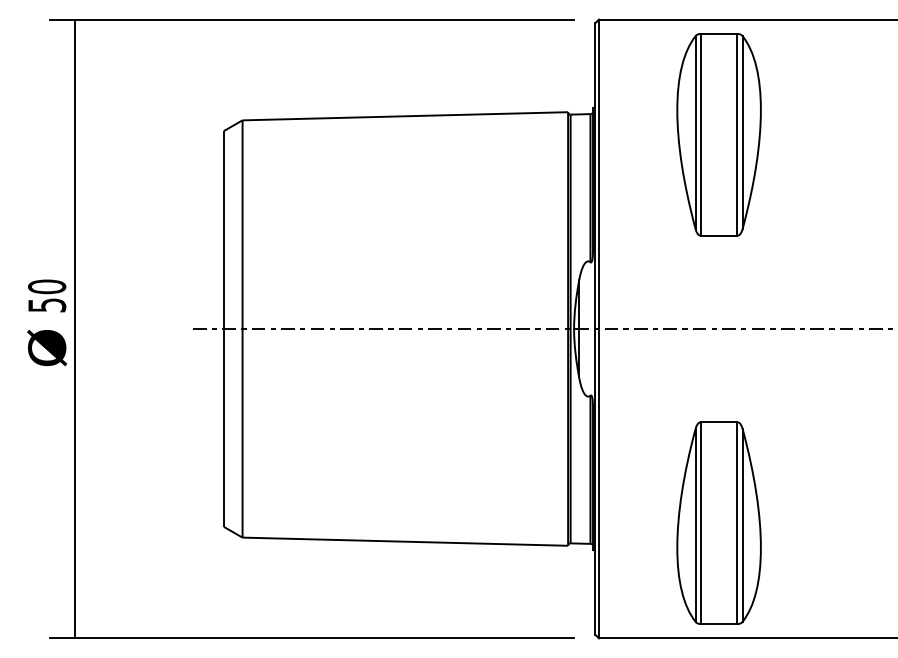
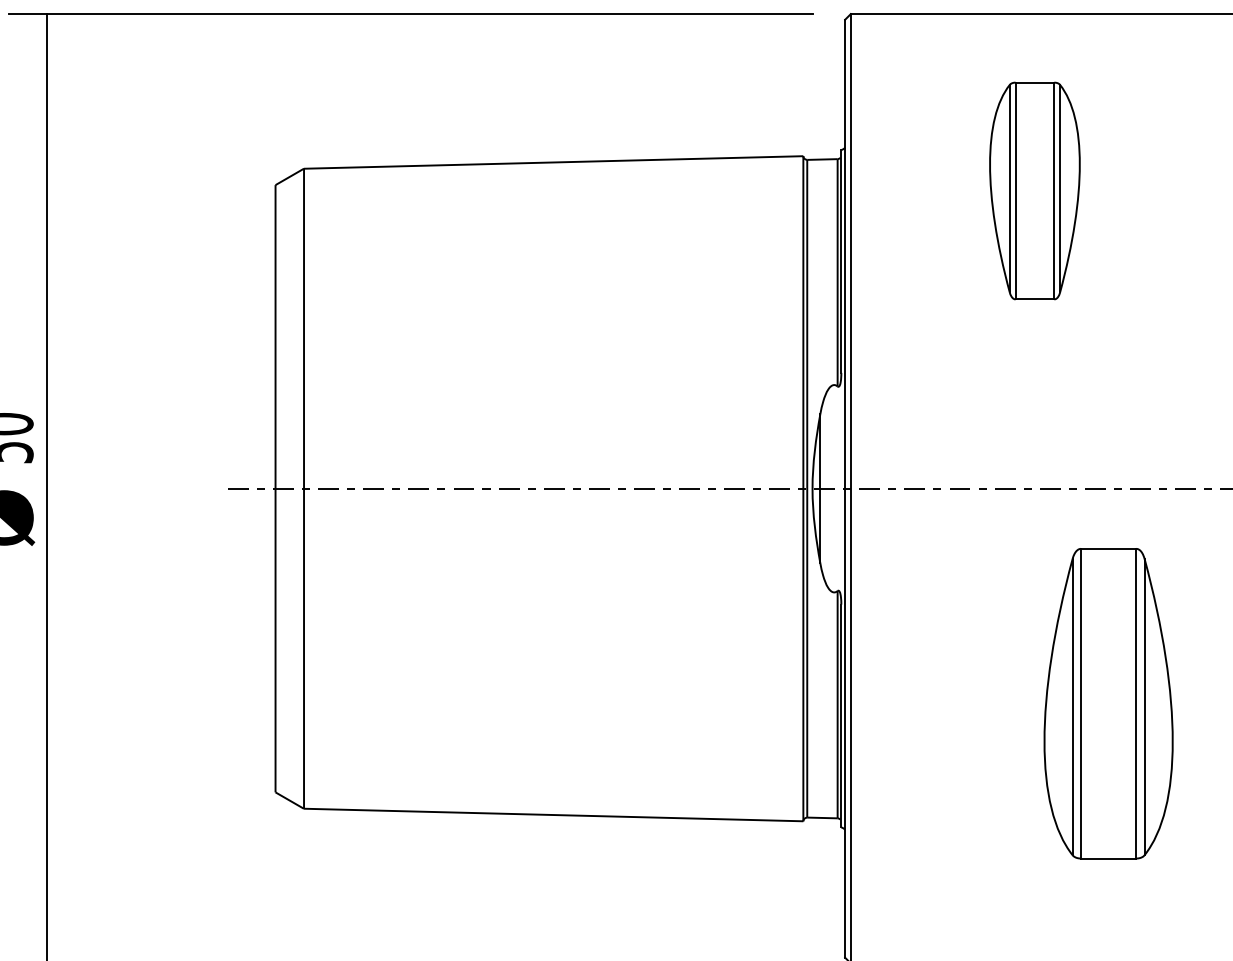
part: (718, 134) -> (1034, 190), size x0.7
part: (718, 522) -> (1107, 702), moved

